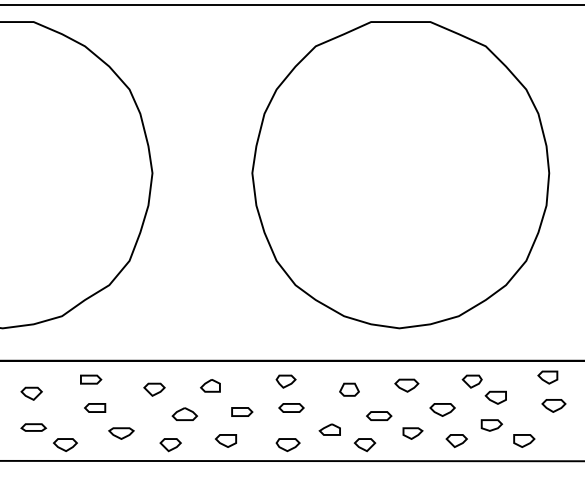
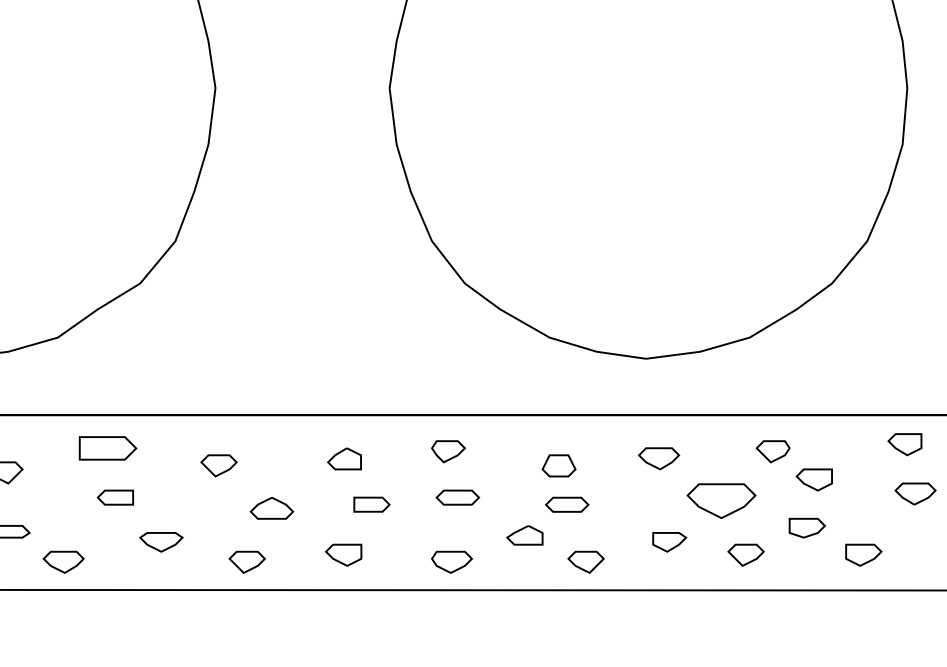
part: (91, 379) -> (109, 447), size x1.6
part: (210, 385) -> (344, 458), moved
part: (442, 409) -> (721, 500), size x1.6
part: (379, 415) -> (567, 503), moved

